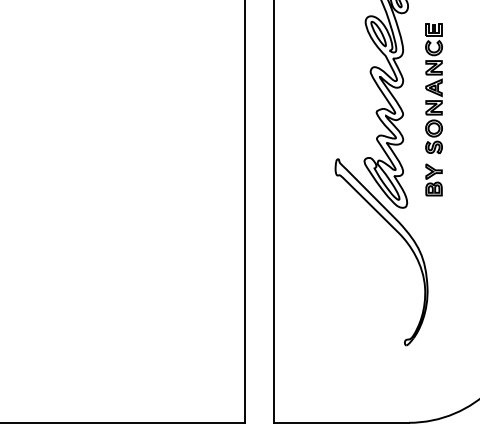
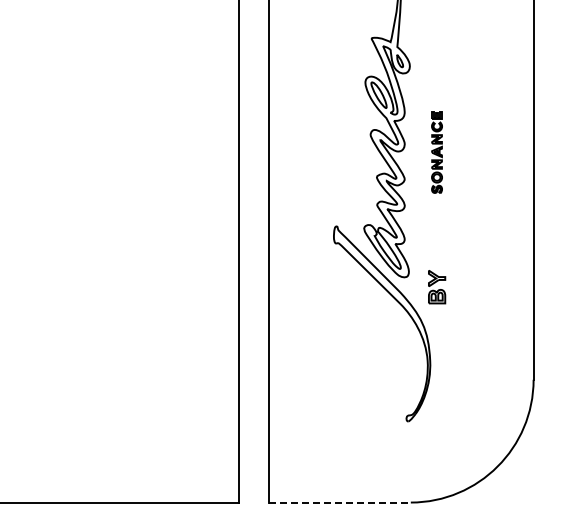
part: (433, 88) -> (436, 152), size x0.6
part: (434, 180) -> (437, 287), moved
line: (341, 422) -> (340, 502), solid -> dashed

